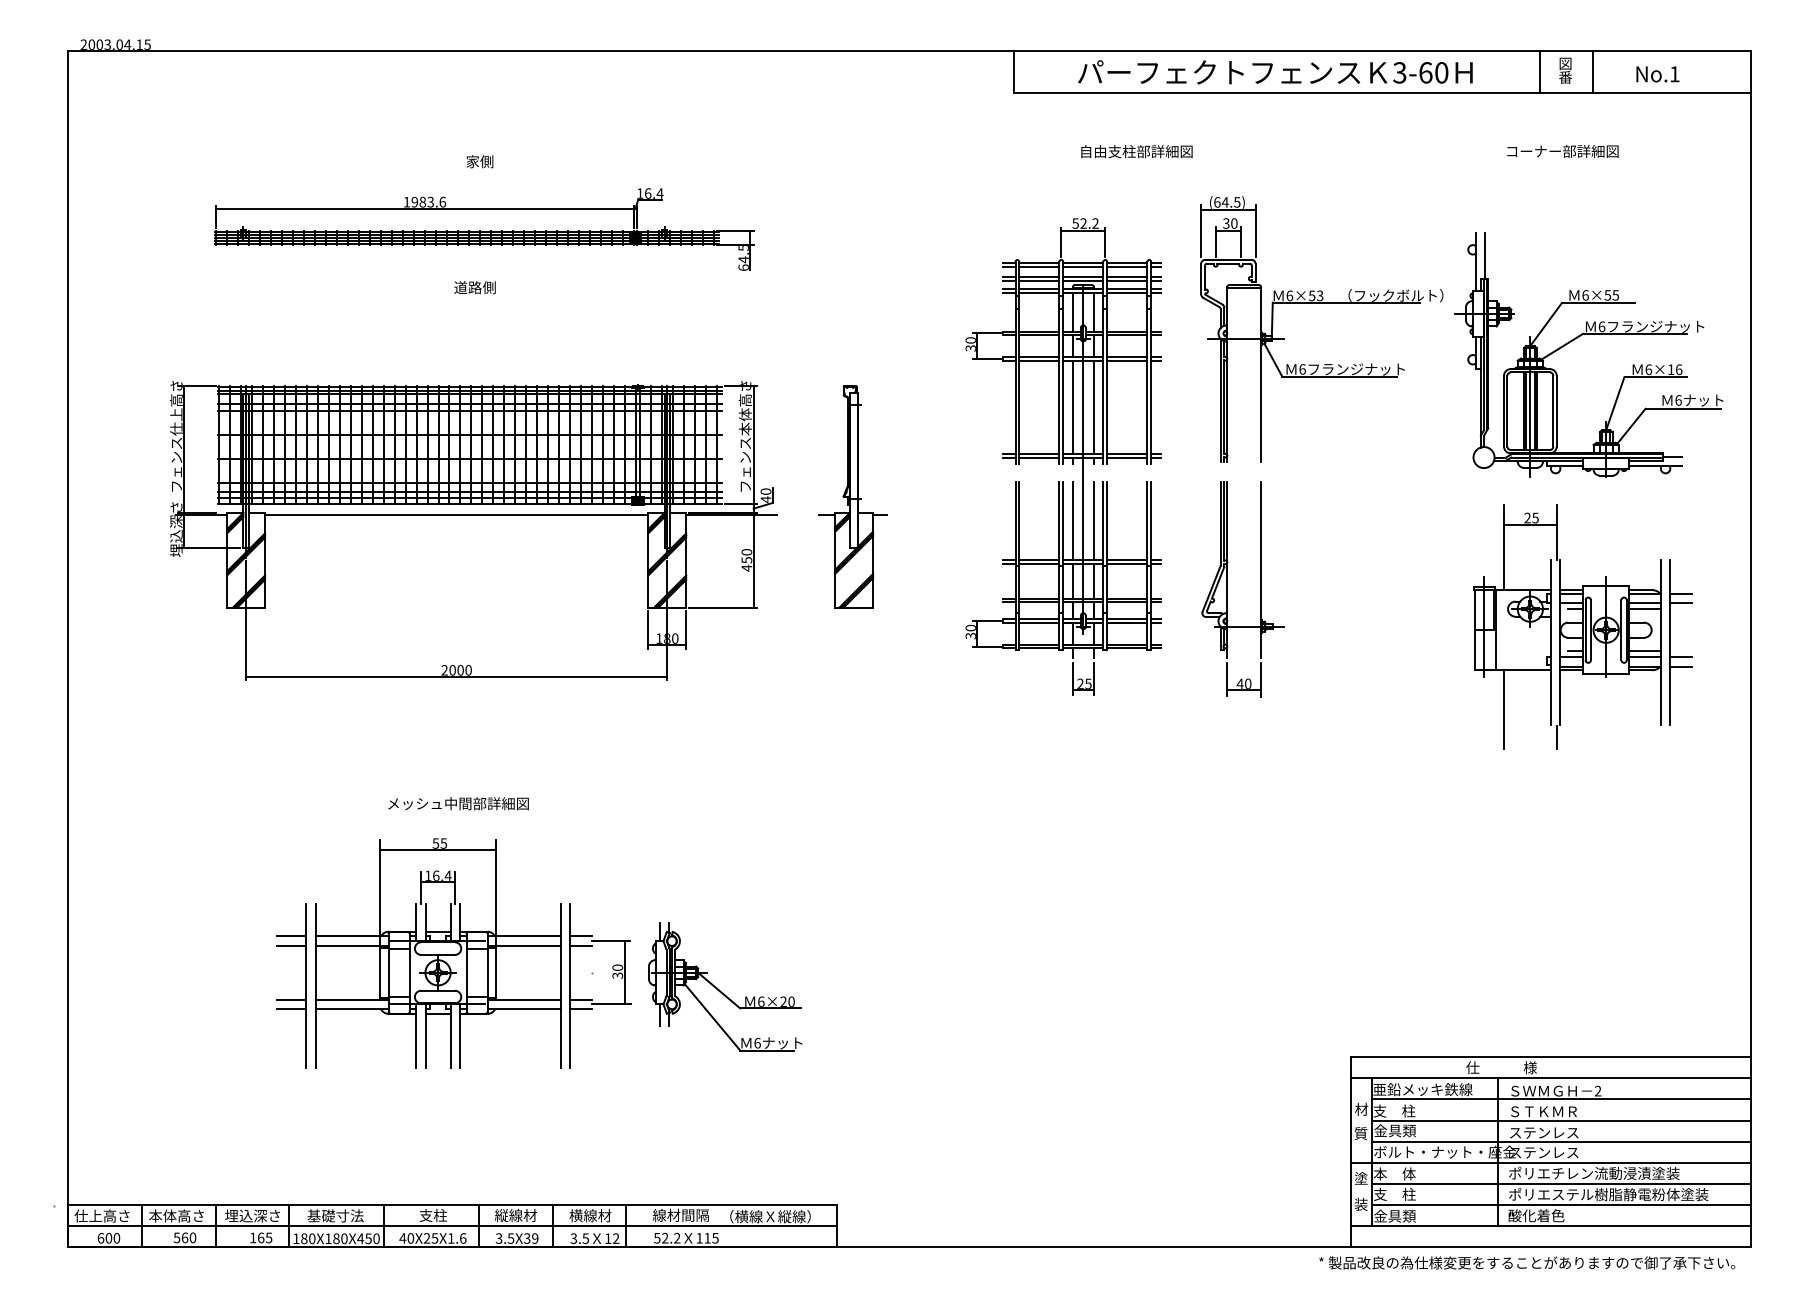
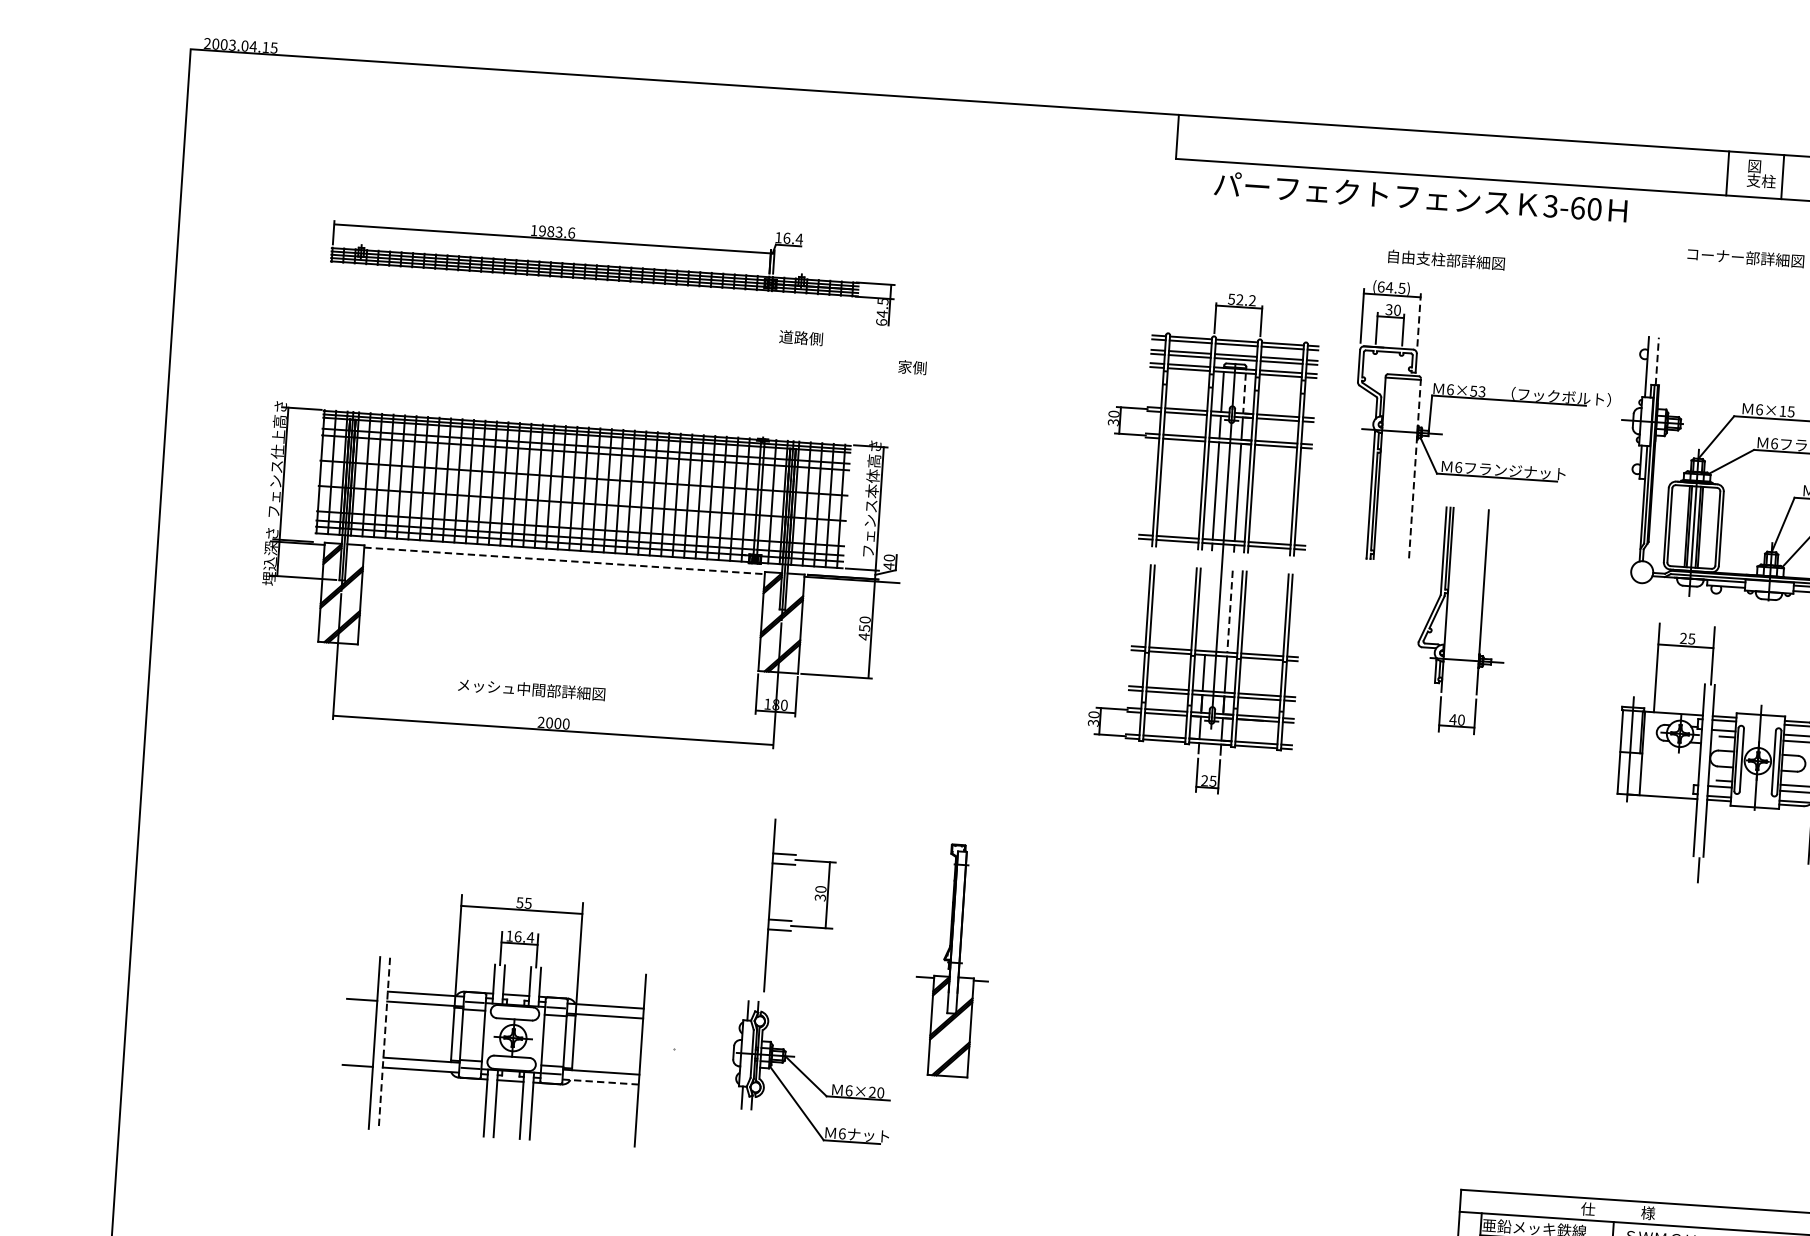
text: (1275, 72) -> (1420, 197), moved
text: (1572, 76) -> (1761, 180), 番 -> 支柱
text: (1136, 151) -> (1446, 259), moved
text: (479, 161) -> (912, 367), moved
line: (1255, 231) -> (1419, 320), solid -> dashed
line: (1485, 255) -> (1657, 361), solid -> dashed
text: (474, 287) -> (800, 337), moved
text: (1607, 295) -> (1782, 411), 6×55 -> 6×15
line: (1093, 312) -> (1244, 393), solid -> dashed
line: (1261, 375) -> (1415, 470), solid -> dashed
part: (852, 496) -> (953, 959), moved
line: (456, 514) -> (564, 560), solid -> dashed
line: (1072, 521) -> (1207, 610), removed
line: (1093, 521) -> (1229, 611), solid -> dashed
part: (1227, 589) -> (1446, 620), moved
line: (1504, 709) -> (1646, 836), removed
text: (458, 803) -> (531, 689), moved
line: (291, 936) -> (362, 989), removed
part: (612, 977) -> (814, 899), moved
line: (315, 986) -> (384, 1043), solid -> dashed
line: (291, 999) -> (358, 1055), removed
line: (524, 1009) -> (601, 1082), solid -> dashed

